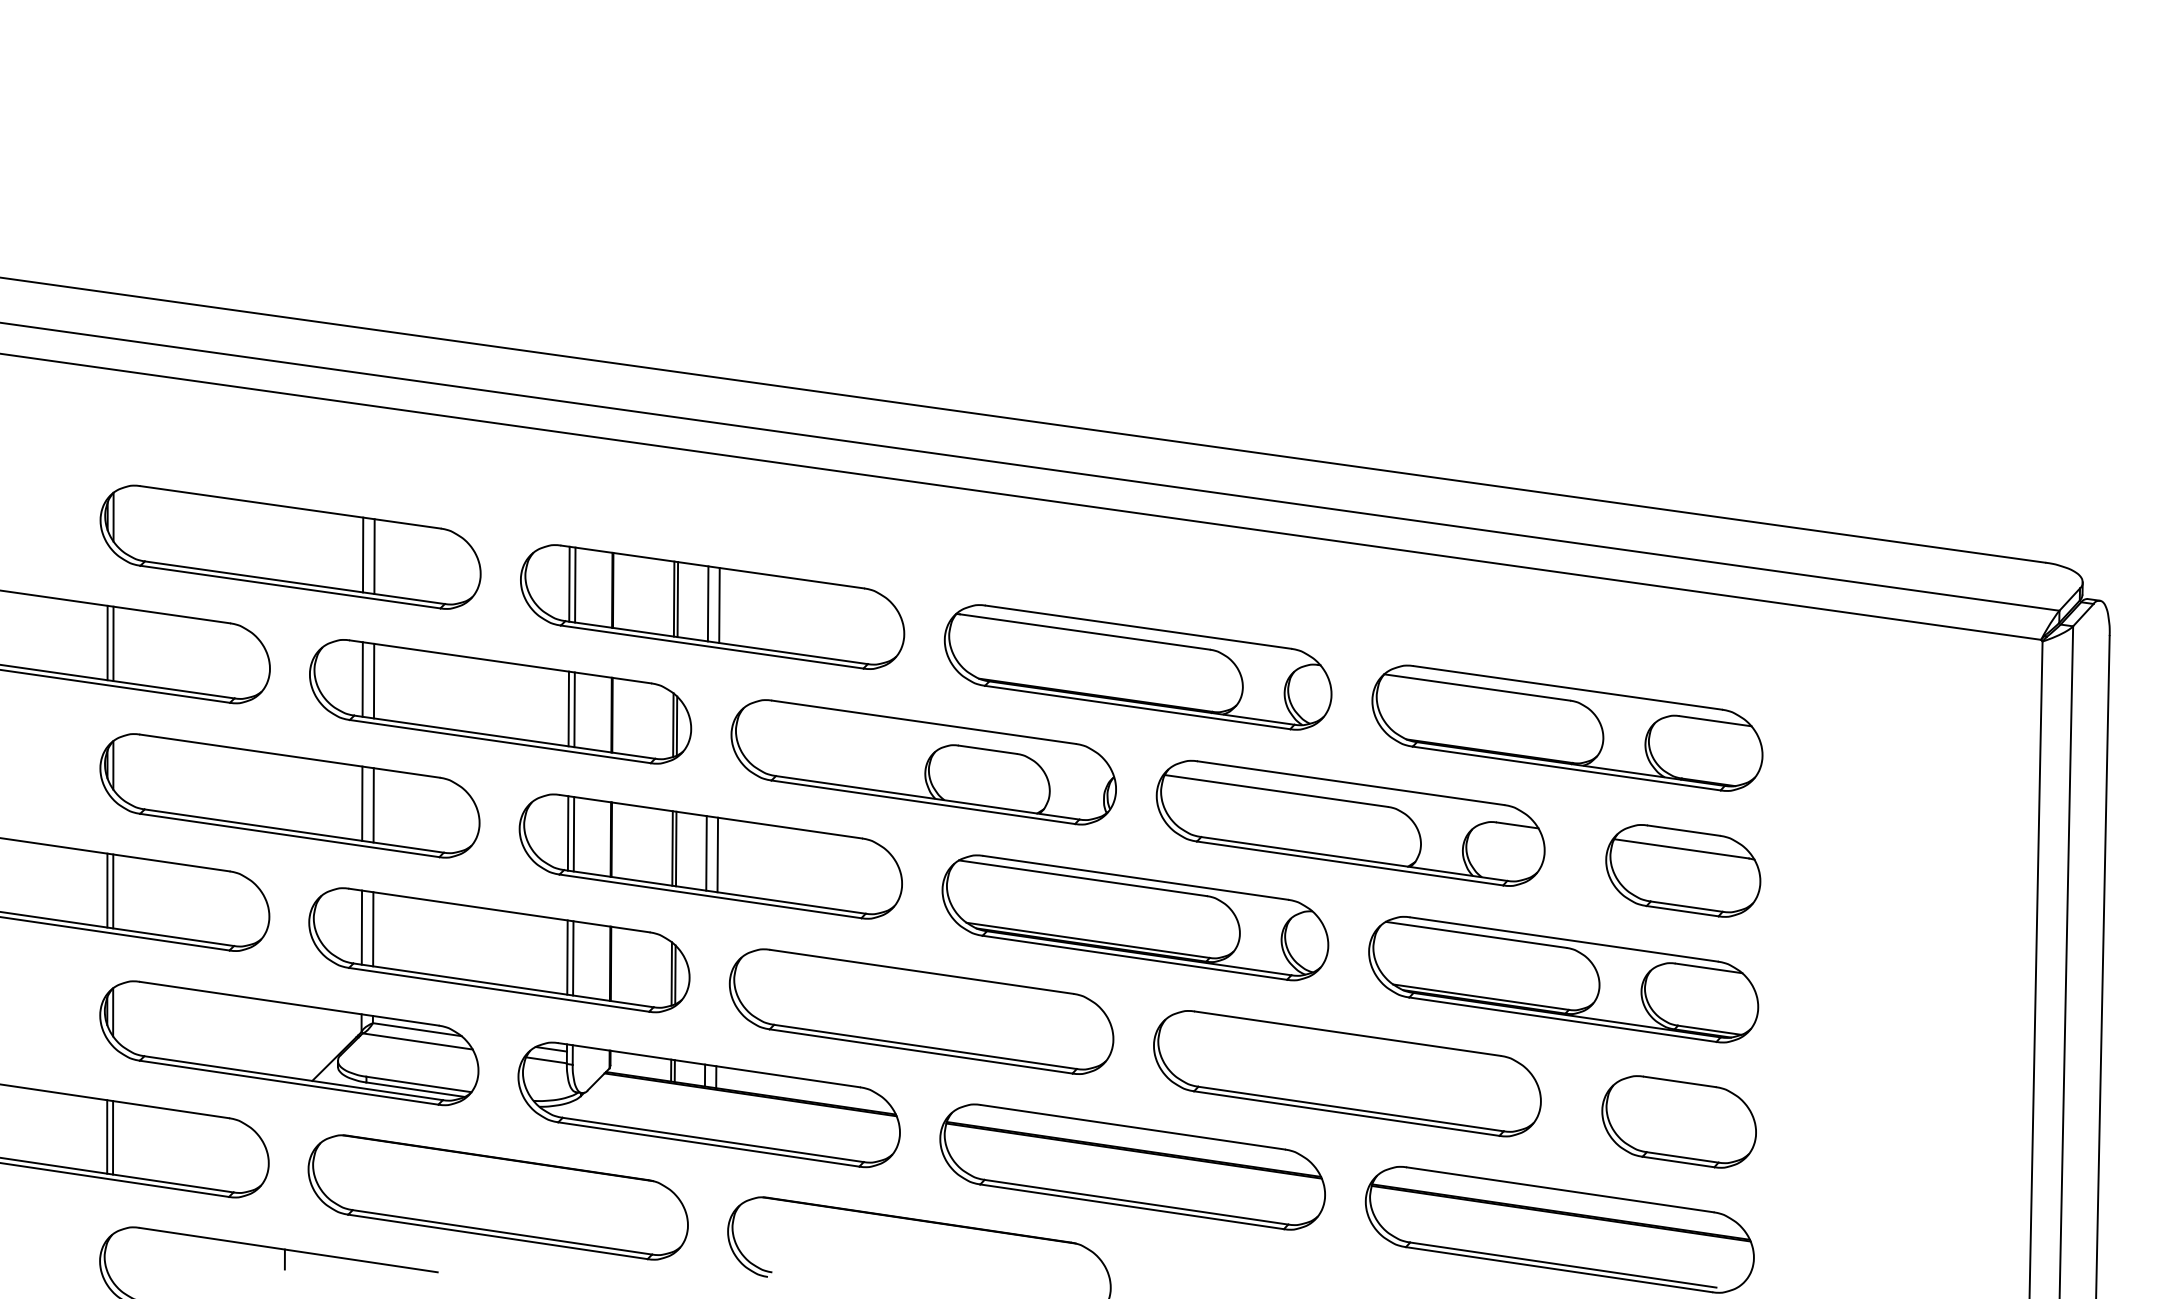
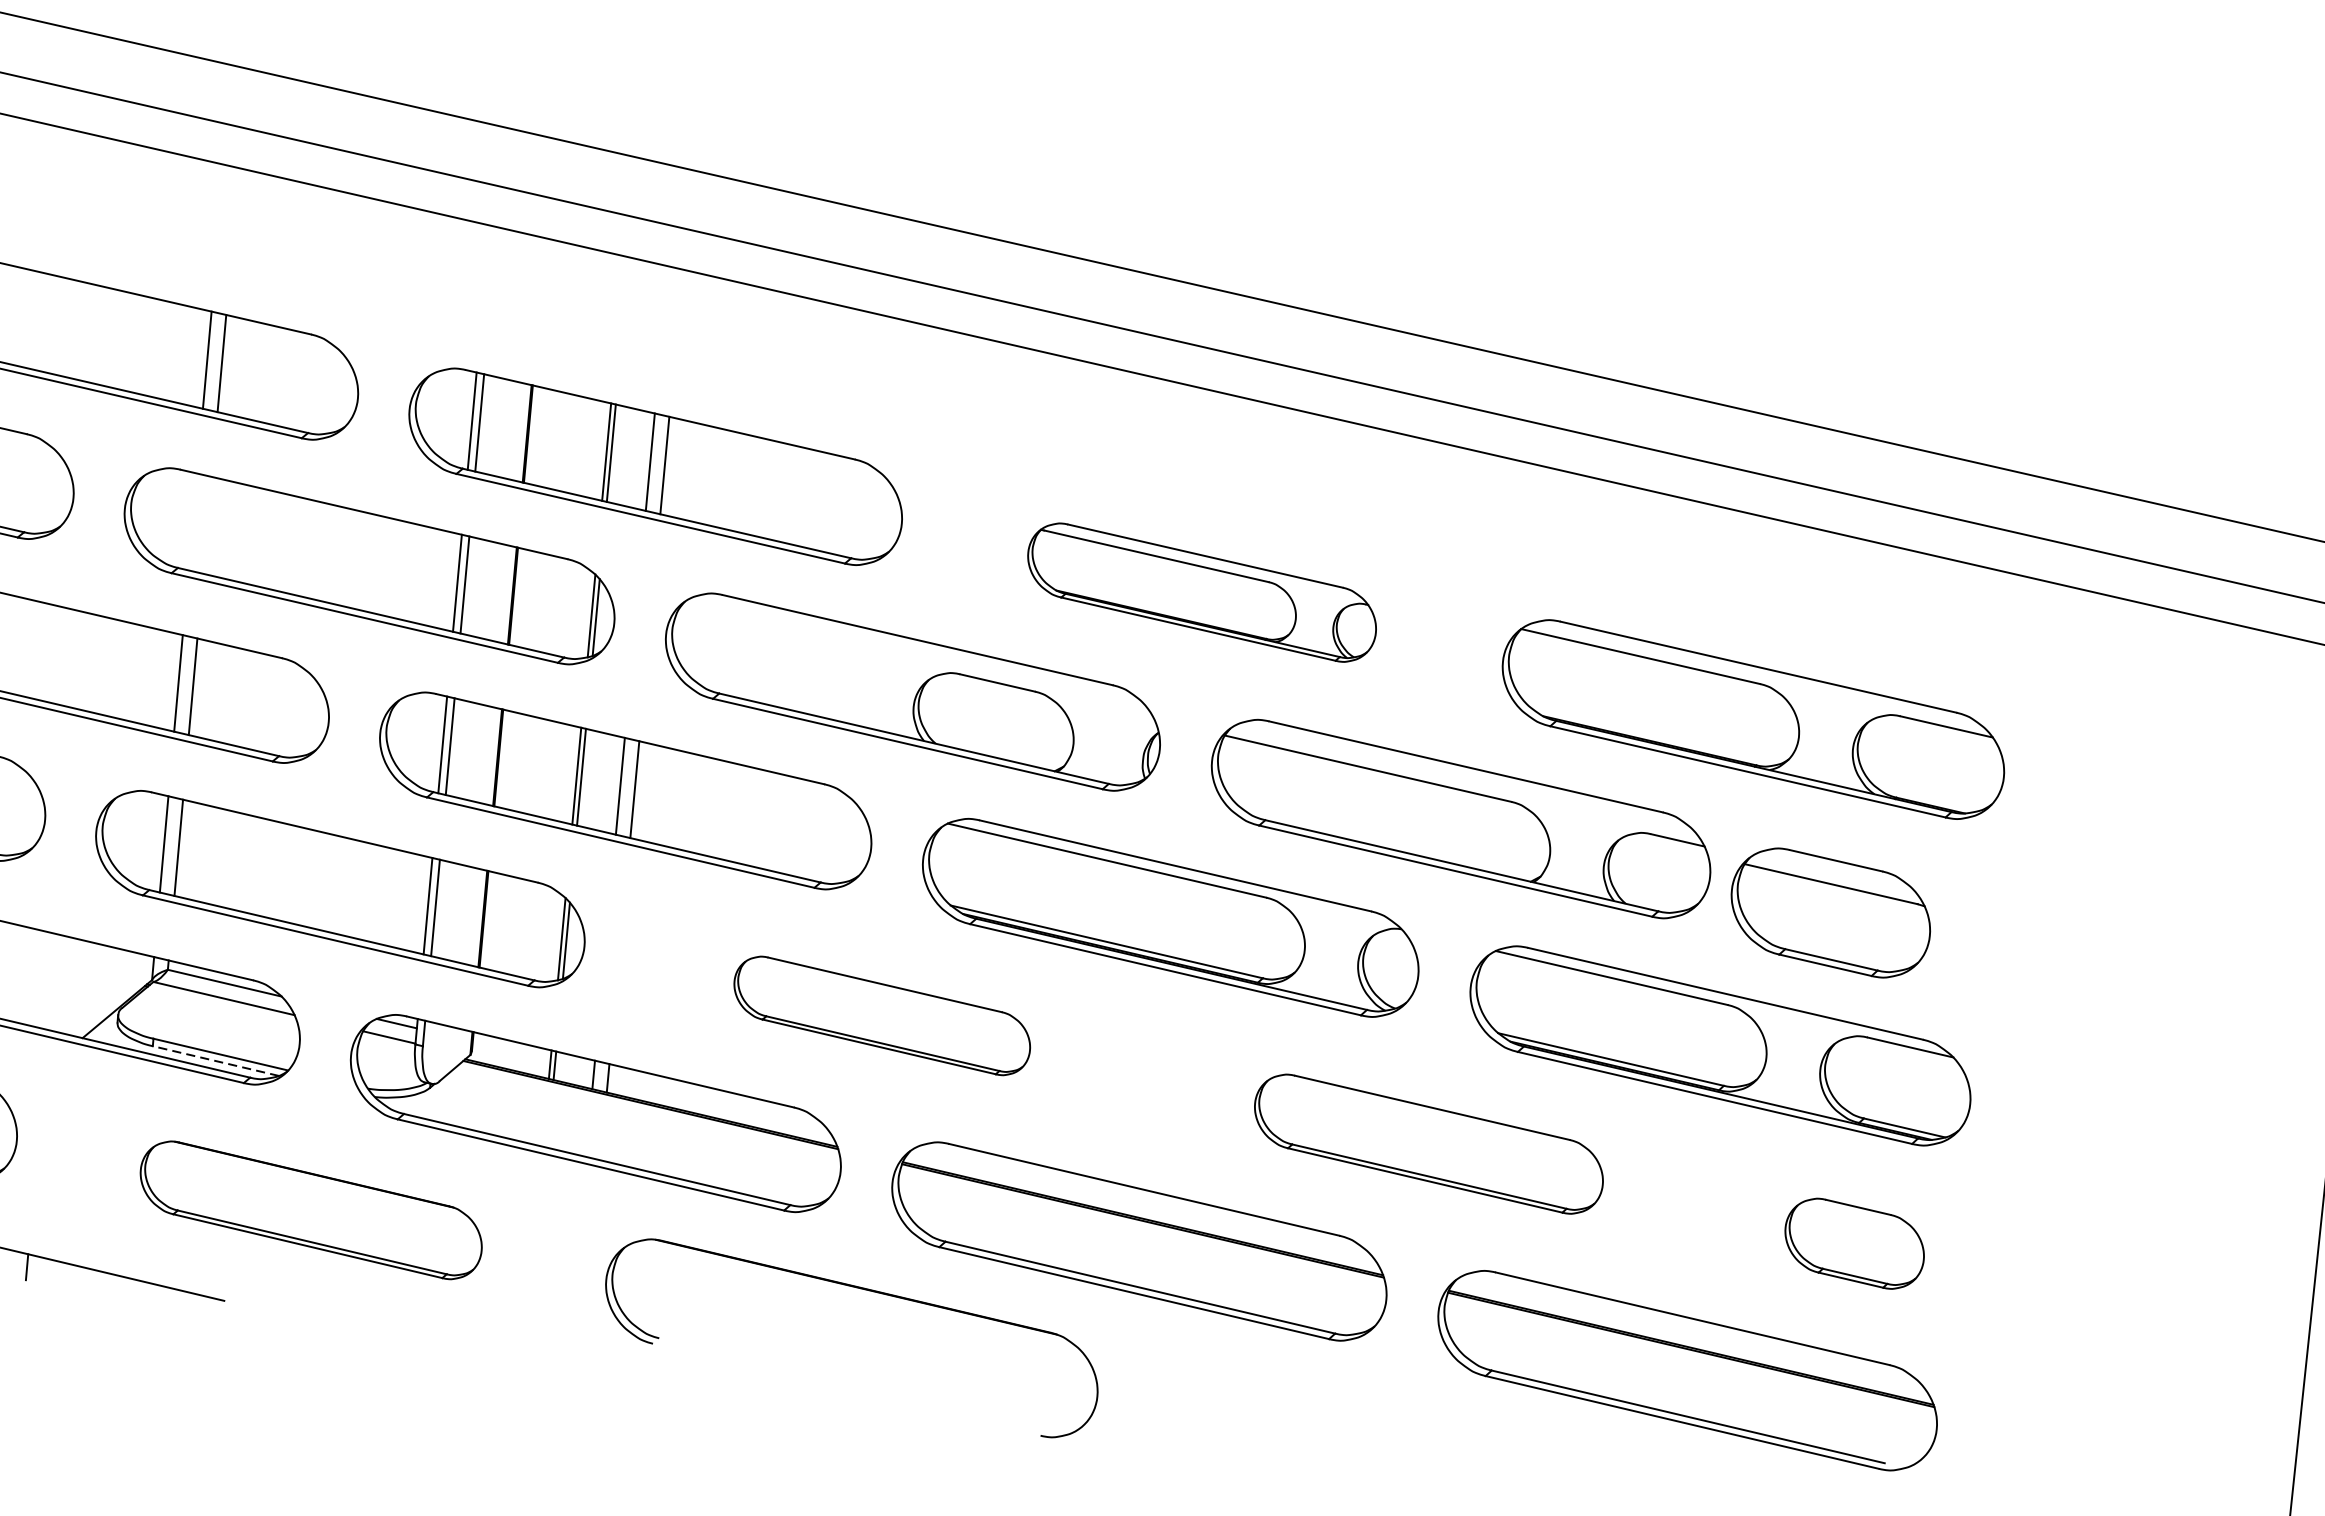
part: (1137, 667) -> (1201, 592), size x0.7
line: (362, 679) -> (192, 521), removed
line: (373, 680) -> (206, 524), removed
part: (1683, 870) -> (1831, 912), moved
part: (921, 1011) -> (882, 1015), size x0.6
part: (1347, 1073) -> (1429, 1143), size x0.7
line: (415, 1089) -> (215, 1060), solid -> dashed
part: (1678, 1121) -> (1853, 1243), size x0.7
part: (497, 1197) -> (310, 1210), size x0.7

